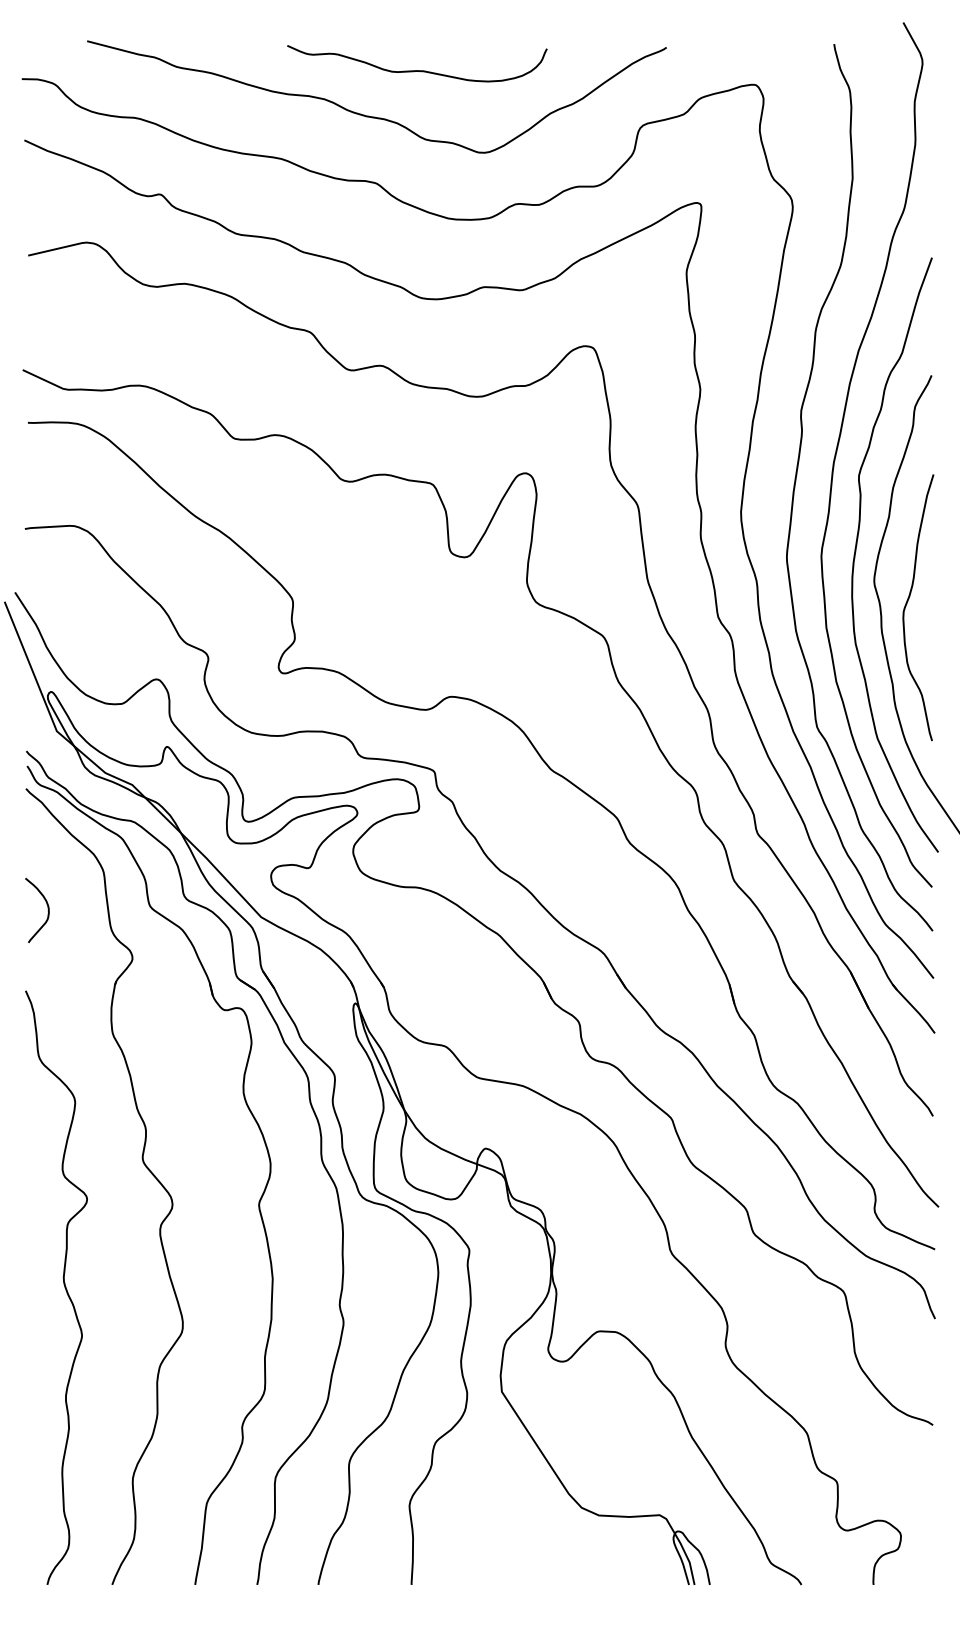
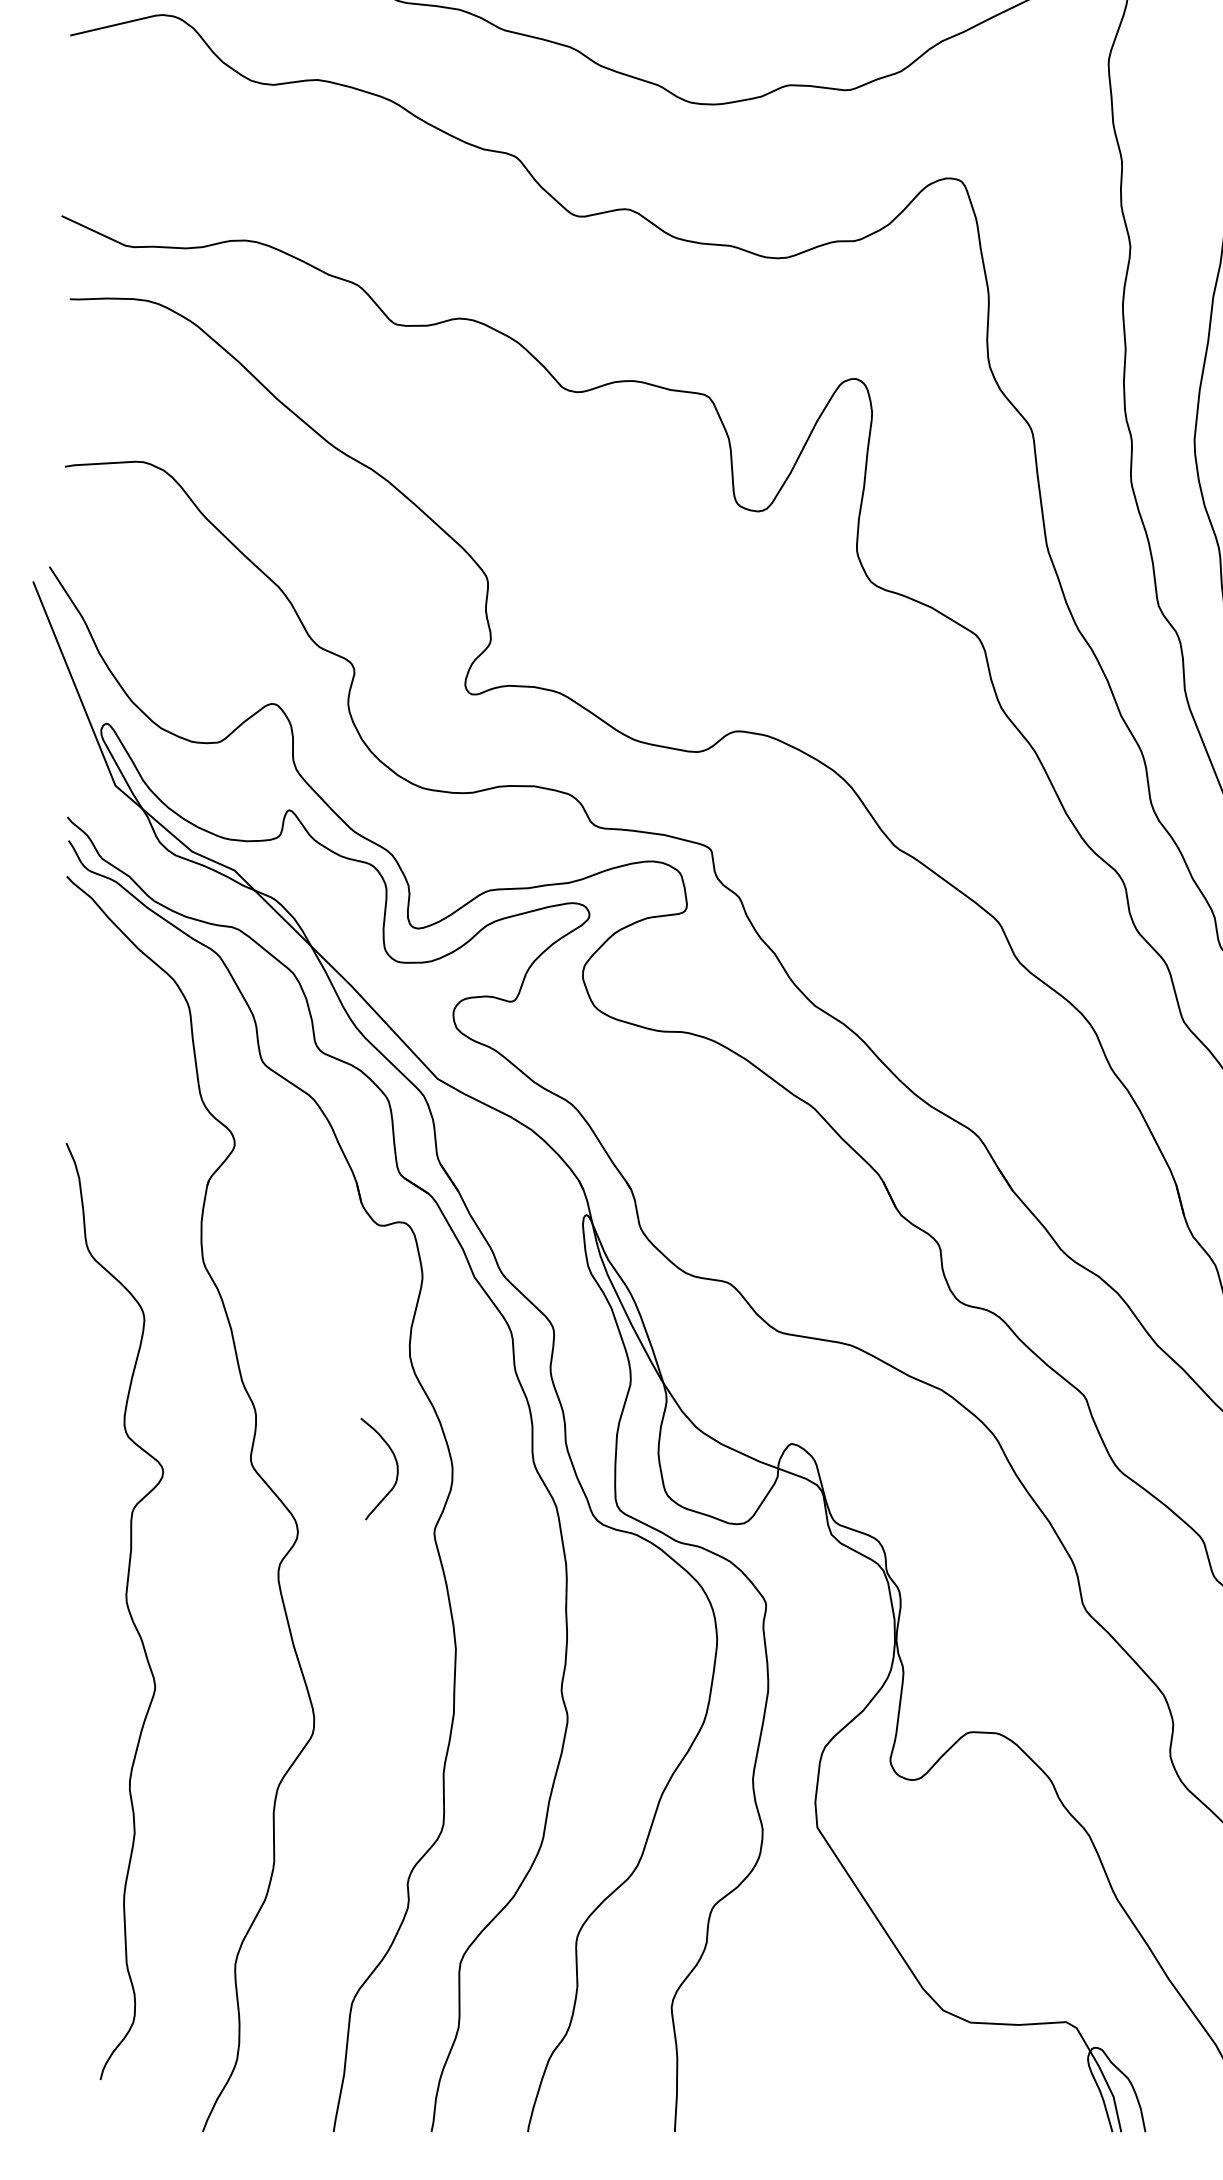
curve: (47, 910) -> (395, 1469), moved
curve: (63, 1284) -> (125, 1606), moved

